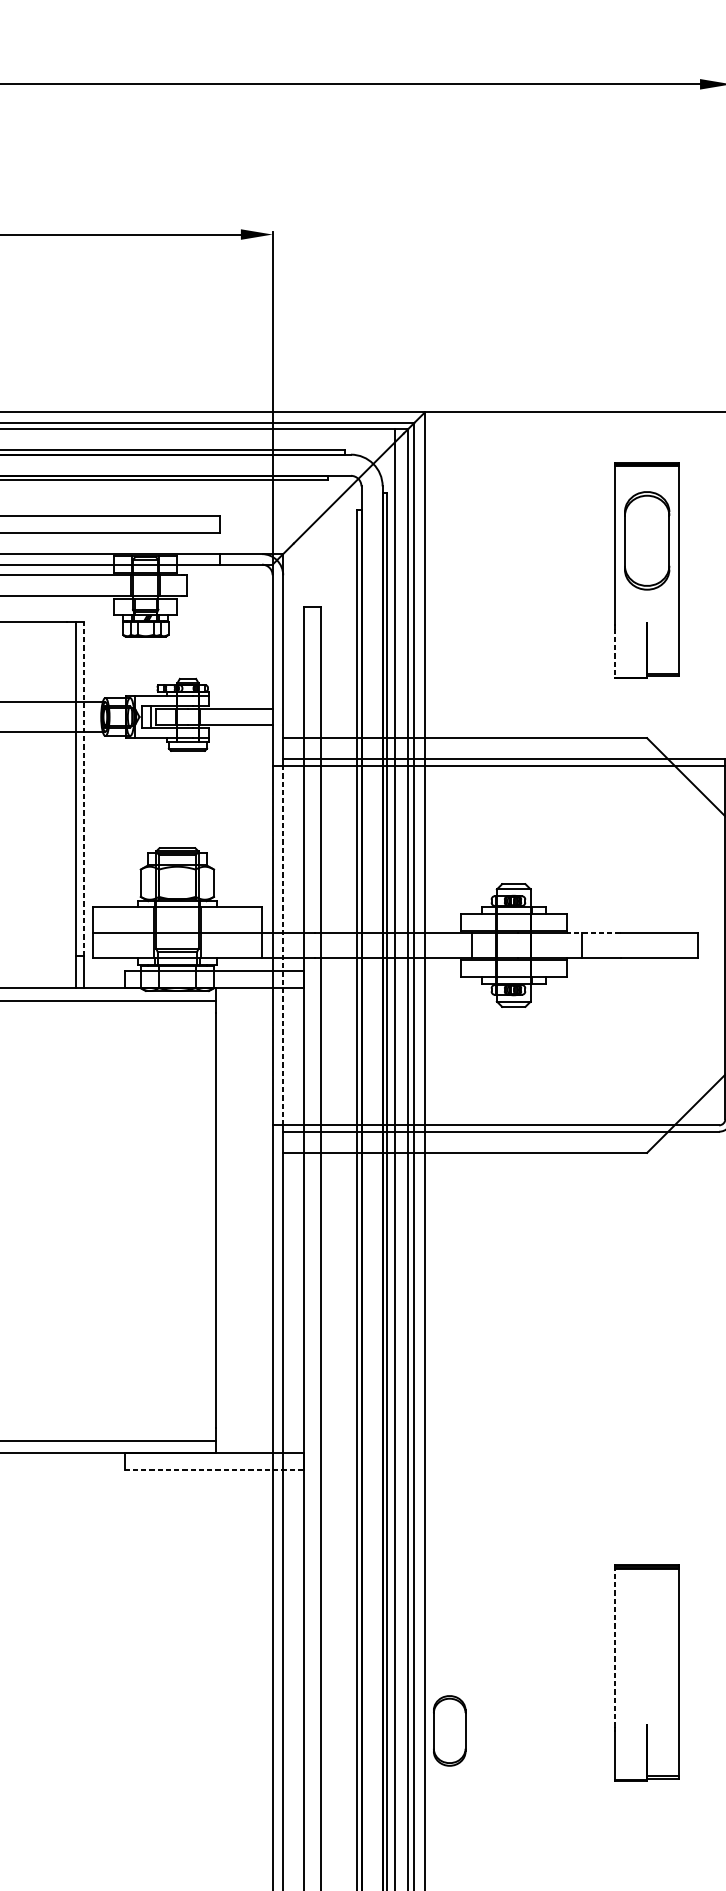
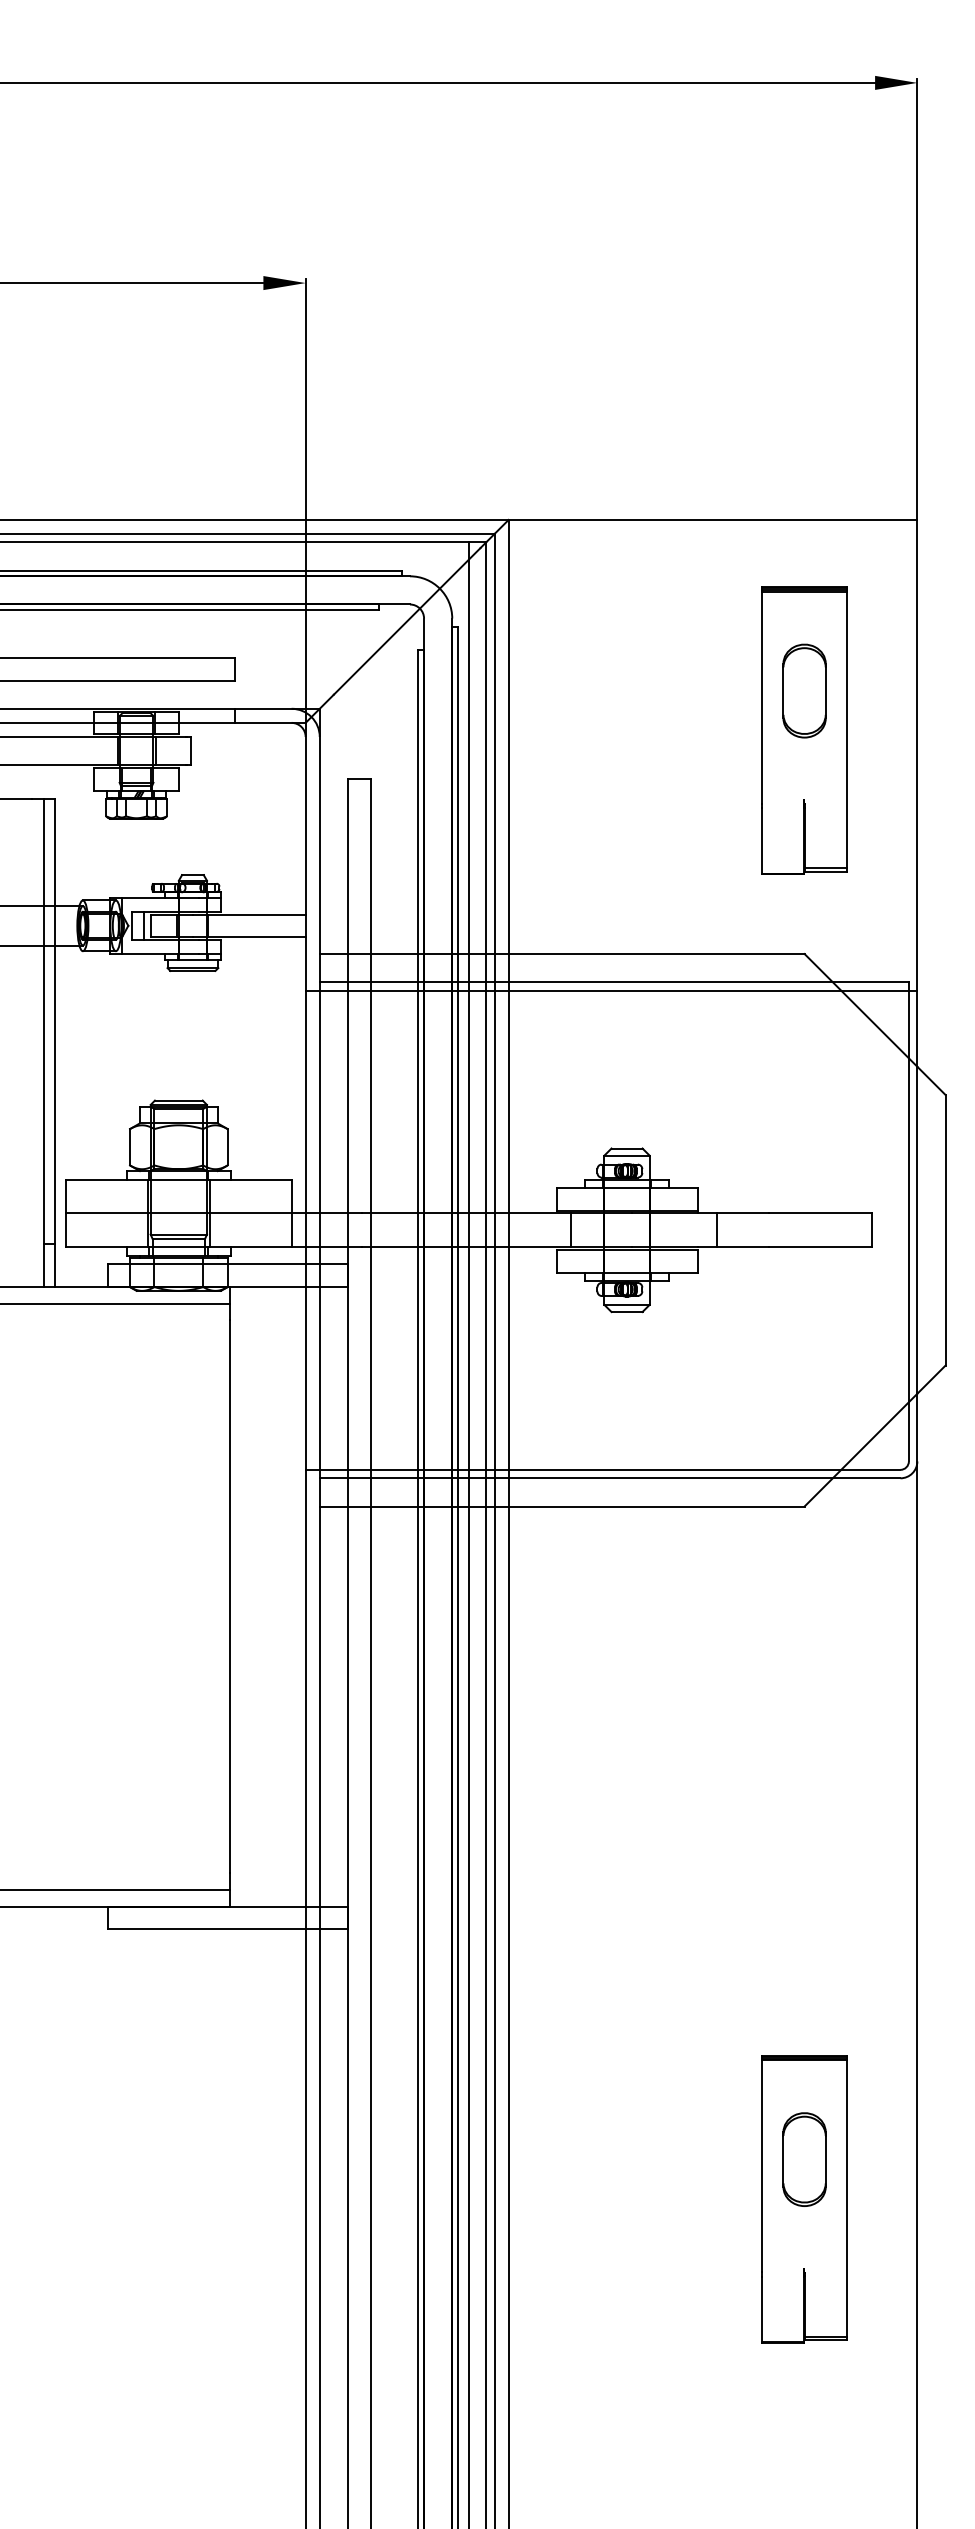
part: (647, 540) -> (804, 690), size x0.71
line: (615, 652) -> (762, 840), dashed -> solid
line: (84, 788) -> (54, 1021), dashed -> solid
line: (593, 932) -> (733, 1213), dashed -> solid
line: (283, 945) -> (319, 1230), dashed -> solid
line: (214, 1470) -> (228, 1929), dashed -> solid
line: (615, 1648) -> (762, 2166), dashed -> solid
part: (449, 1730) -> (804, 2159), moved

